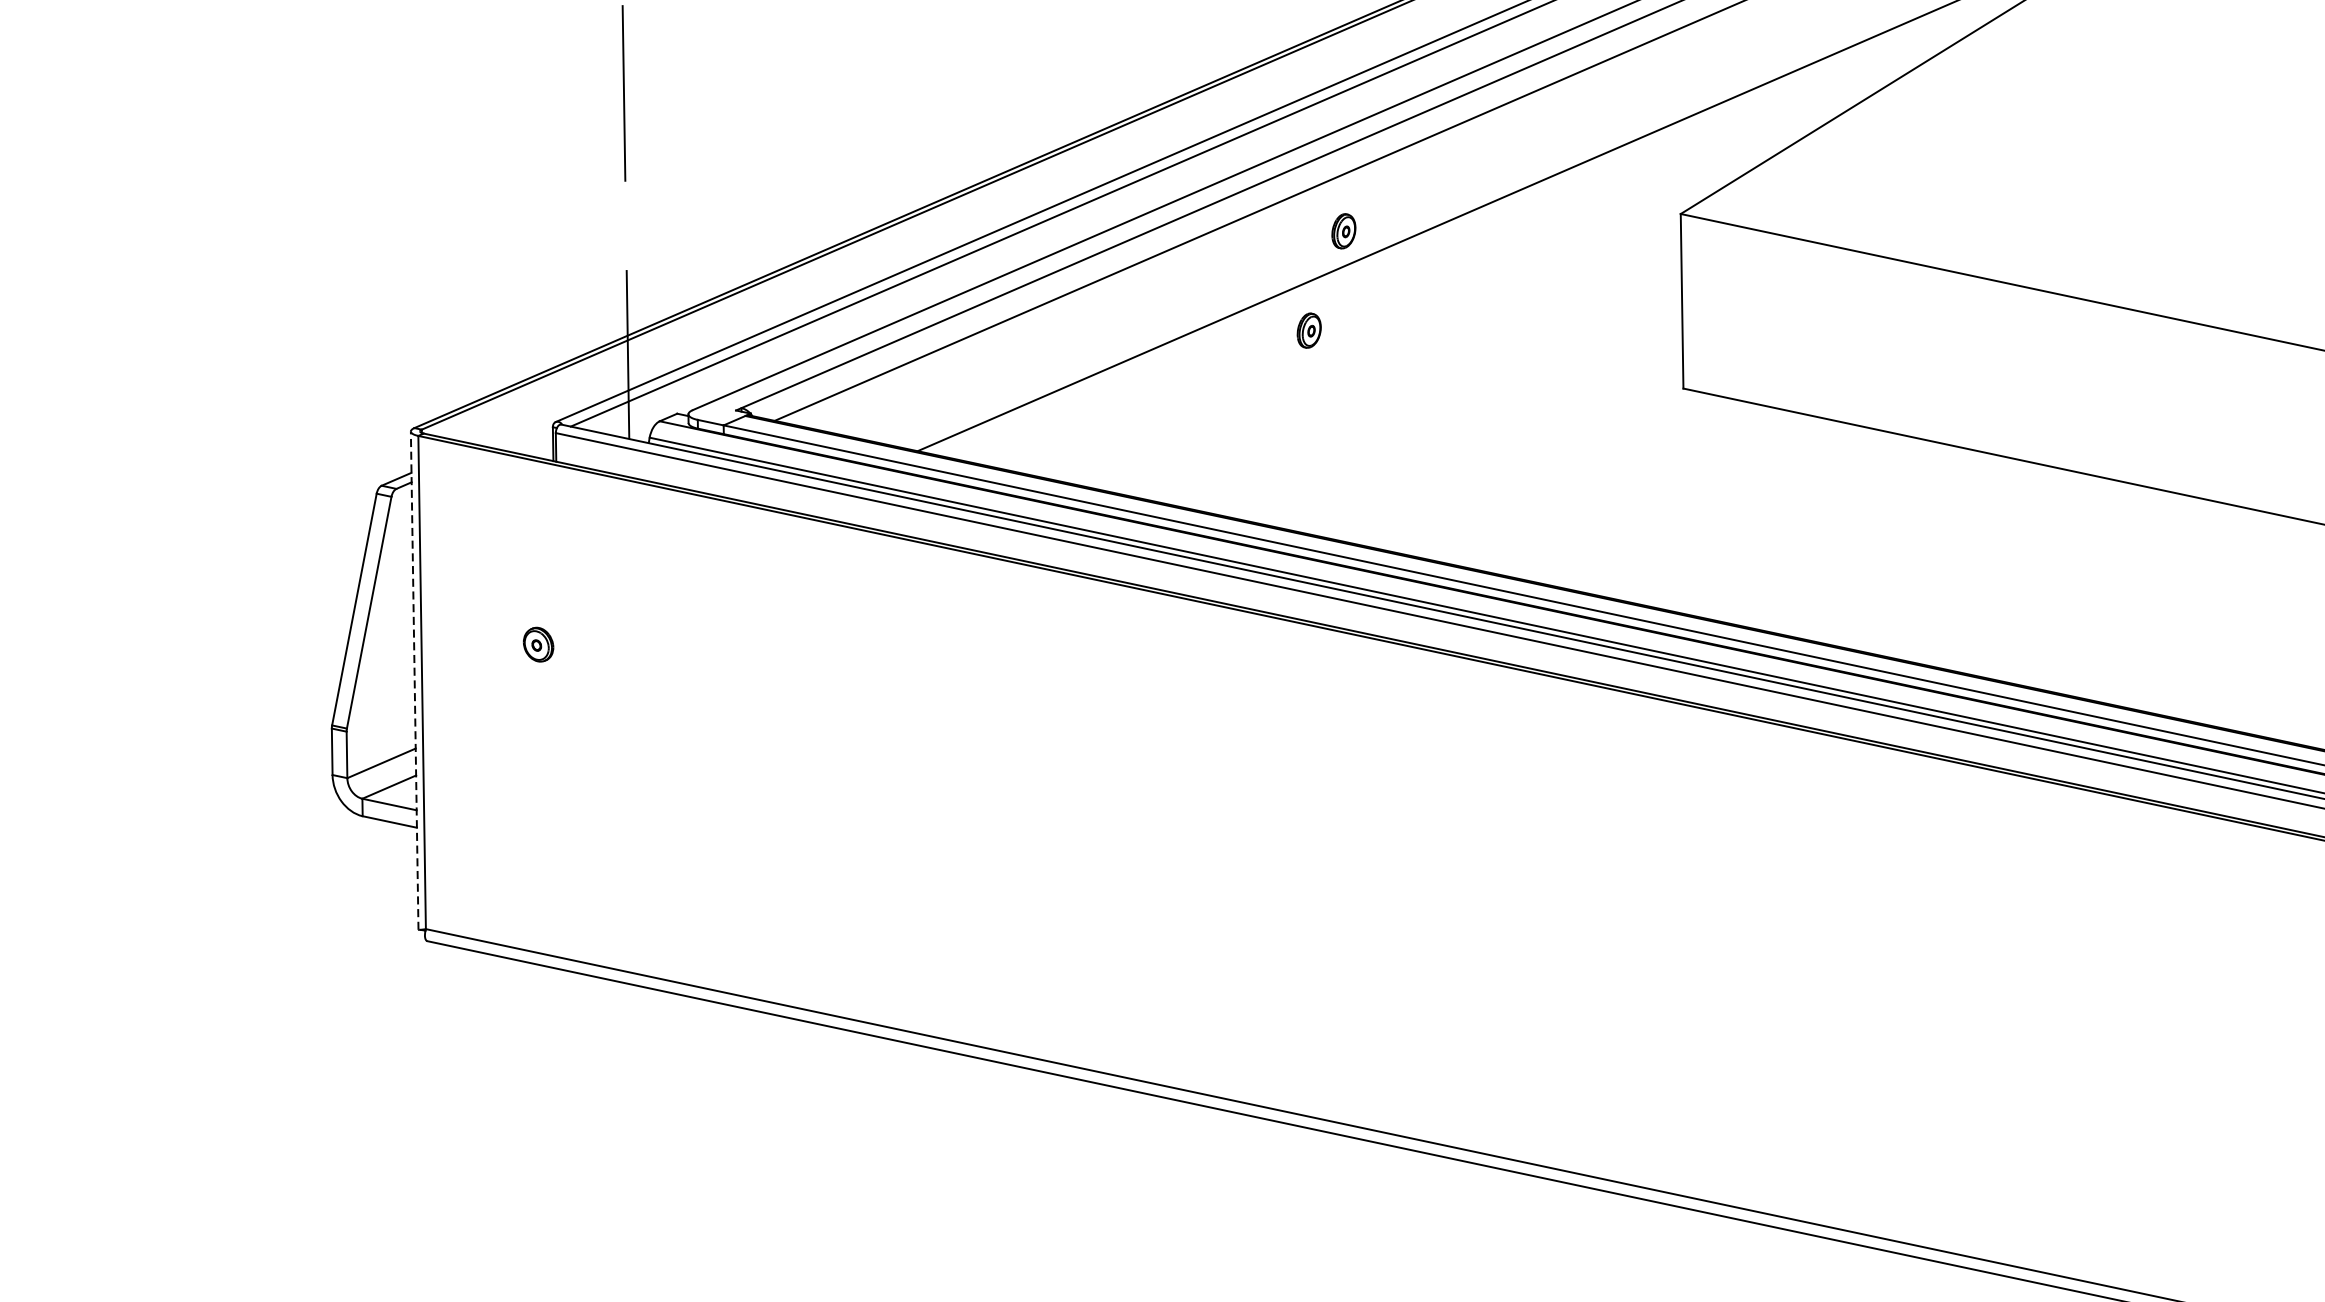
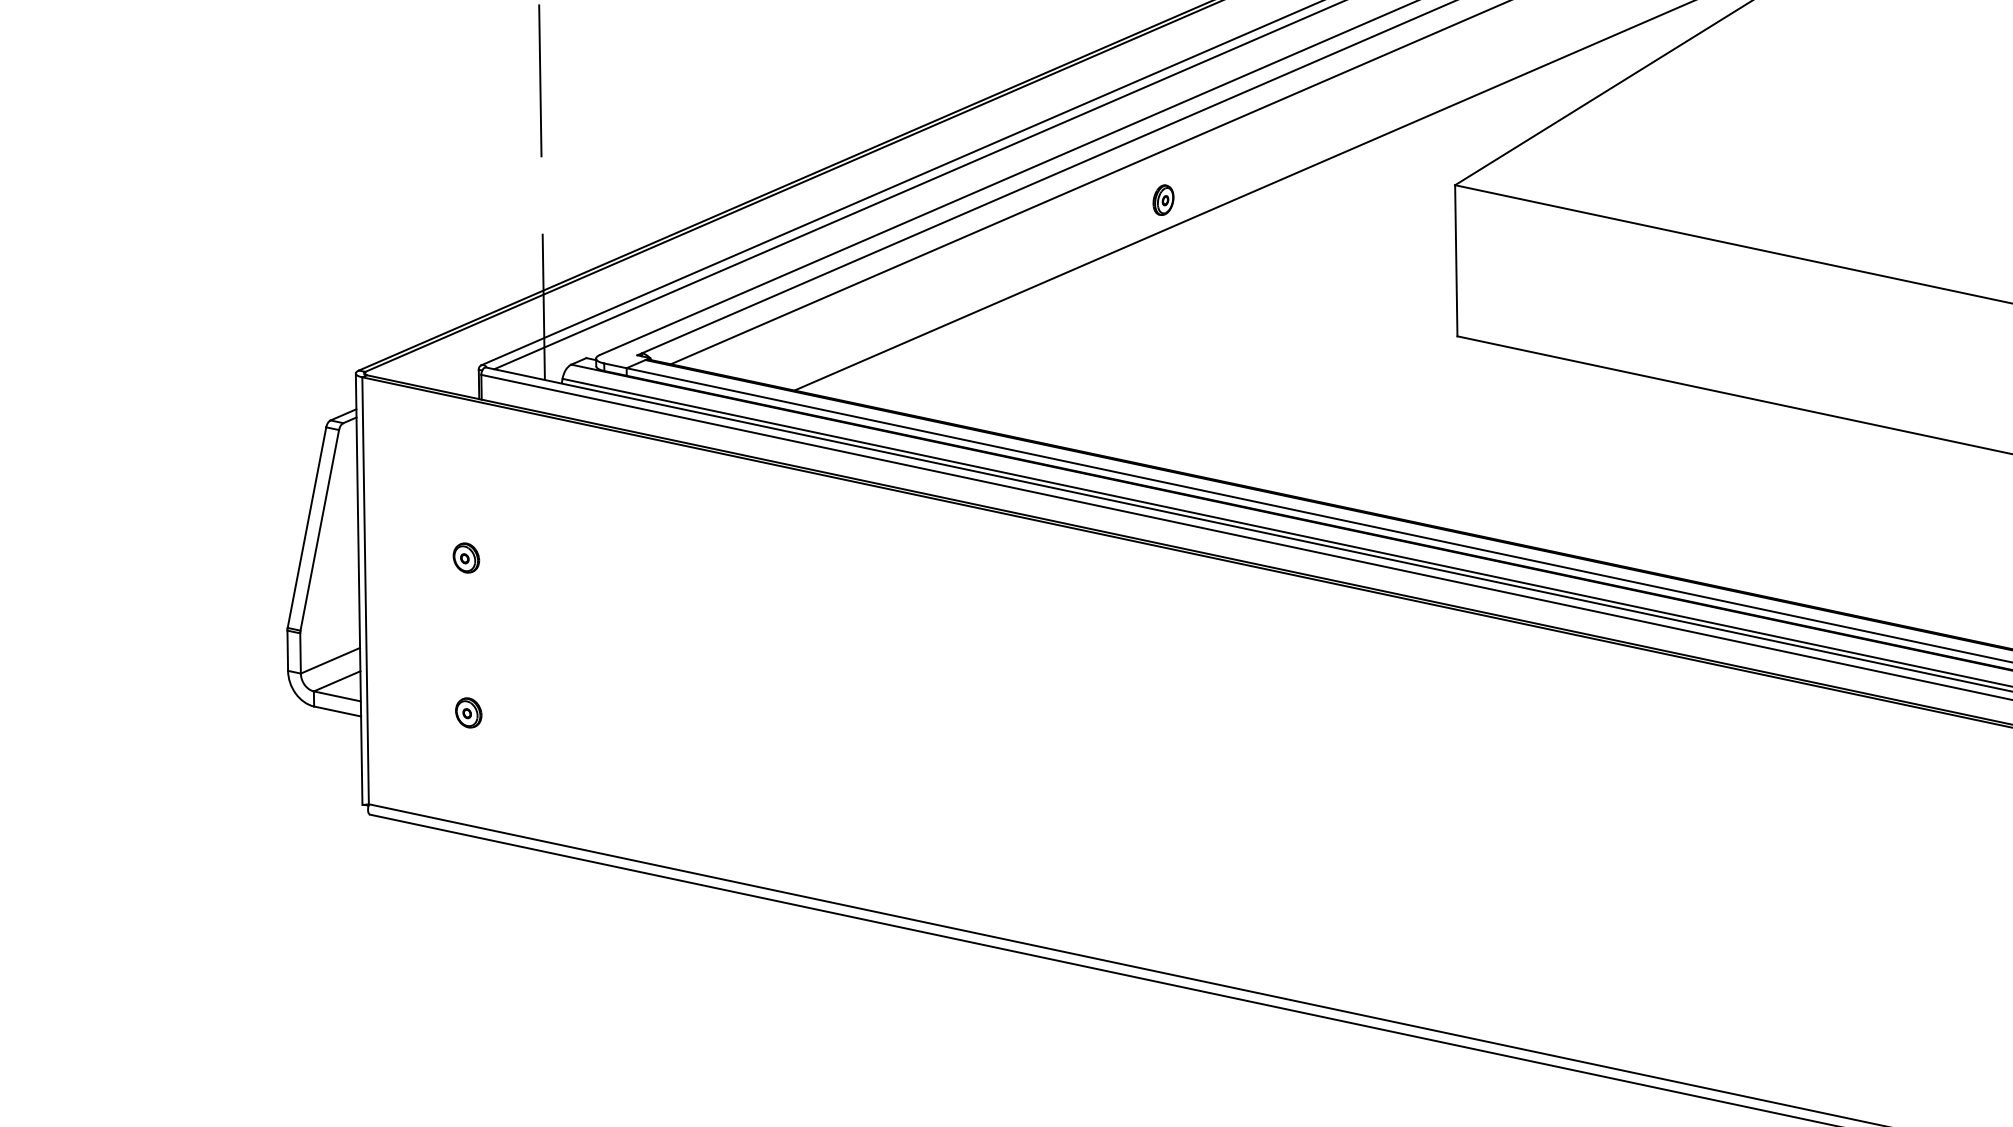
part: (1309, 329) -> (1133, 285), removed
line: (415, 681) -> (359, 589), dashed -> solid
part: (541, 823) -> (468, 712), added

